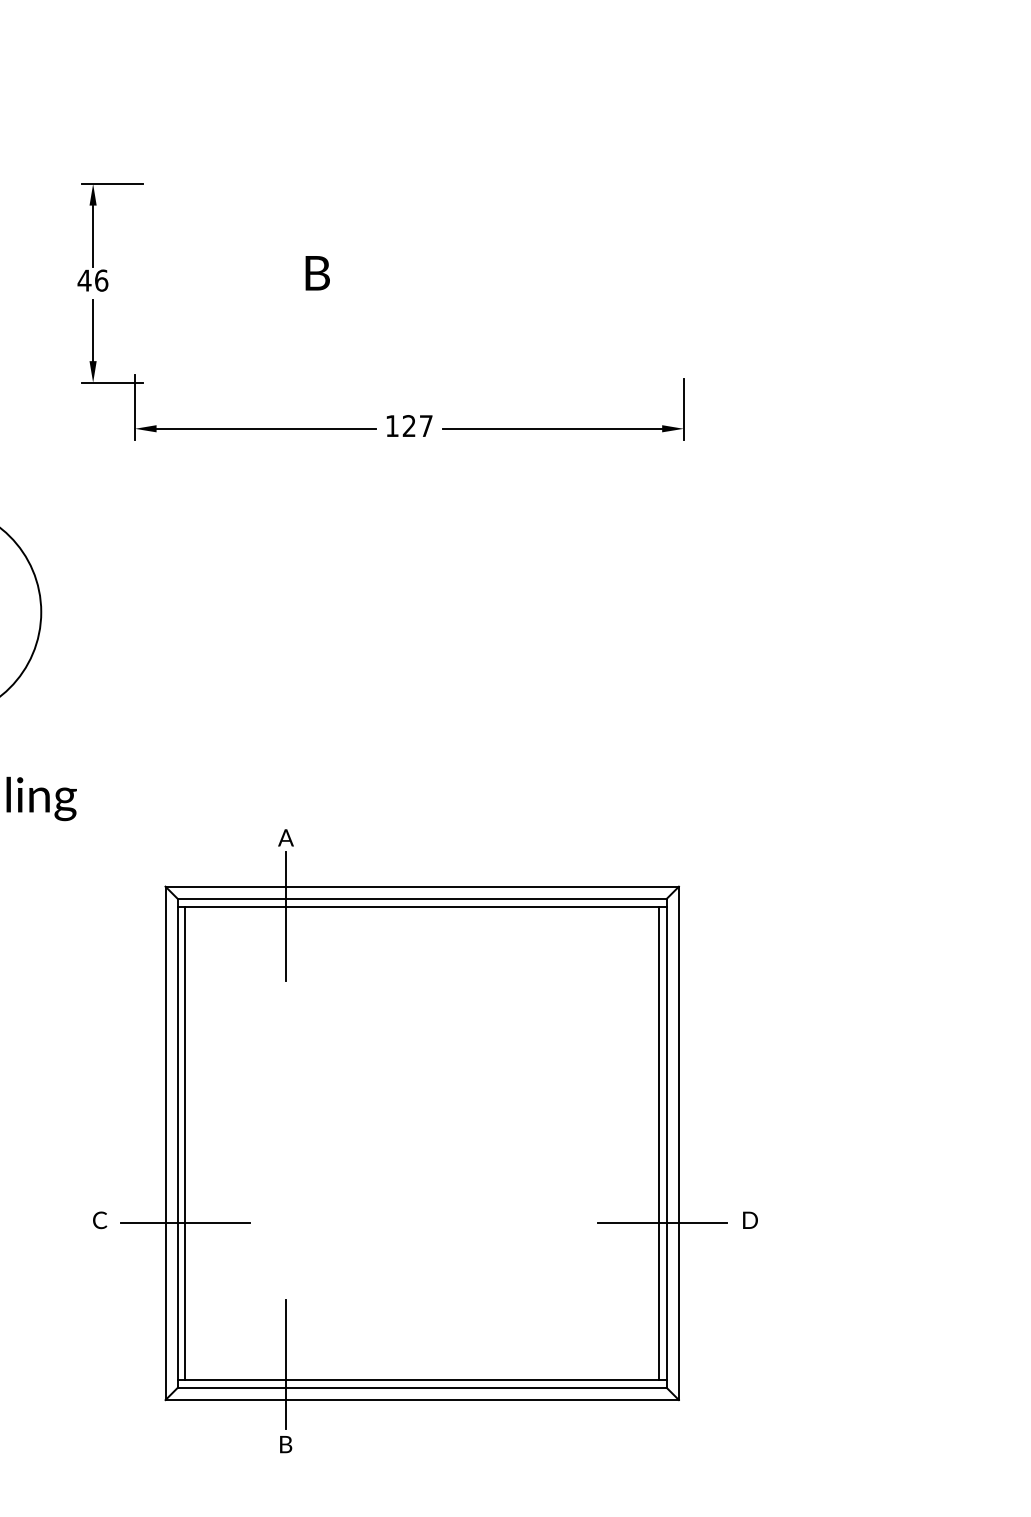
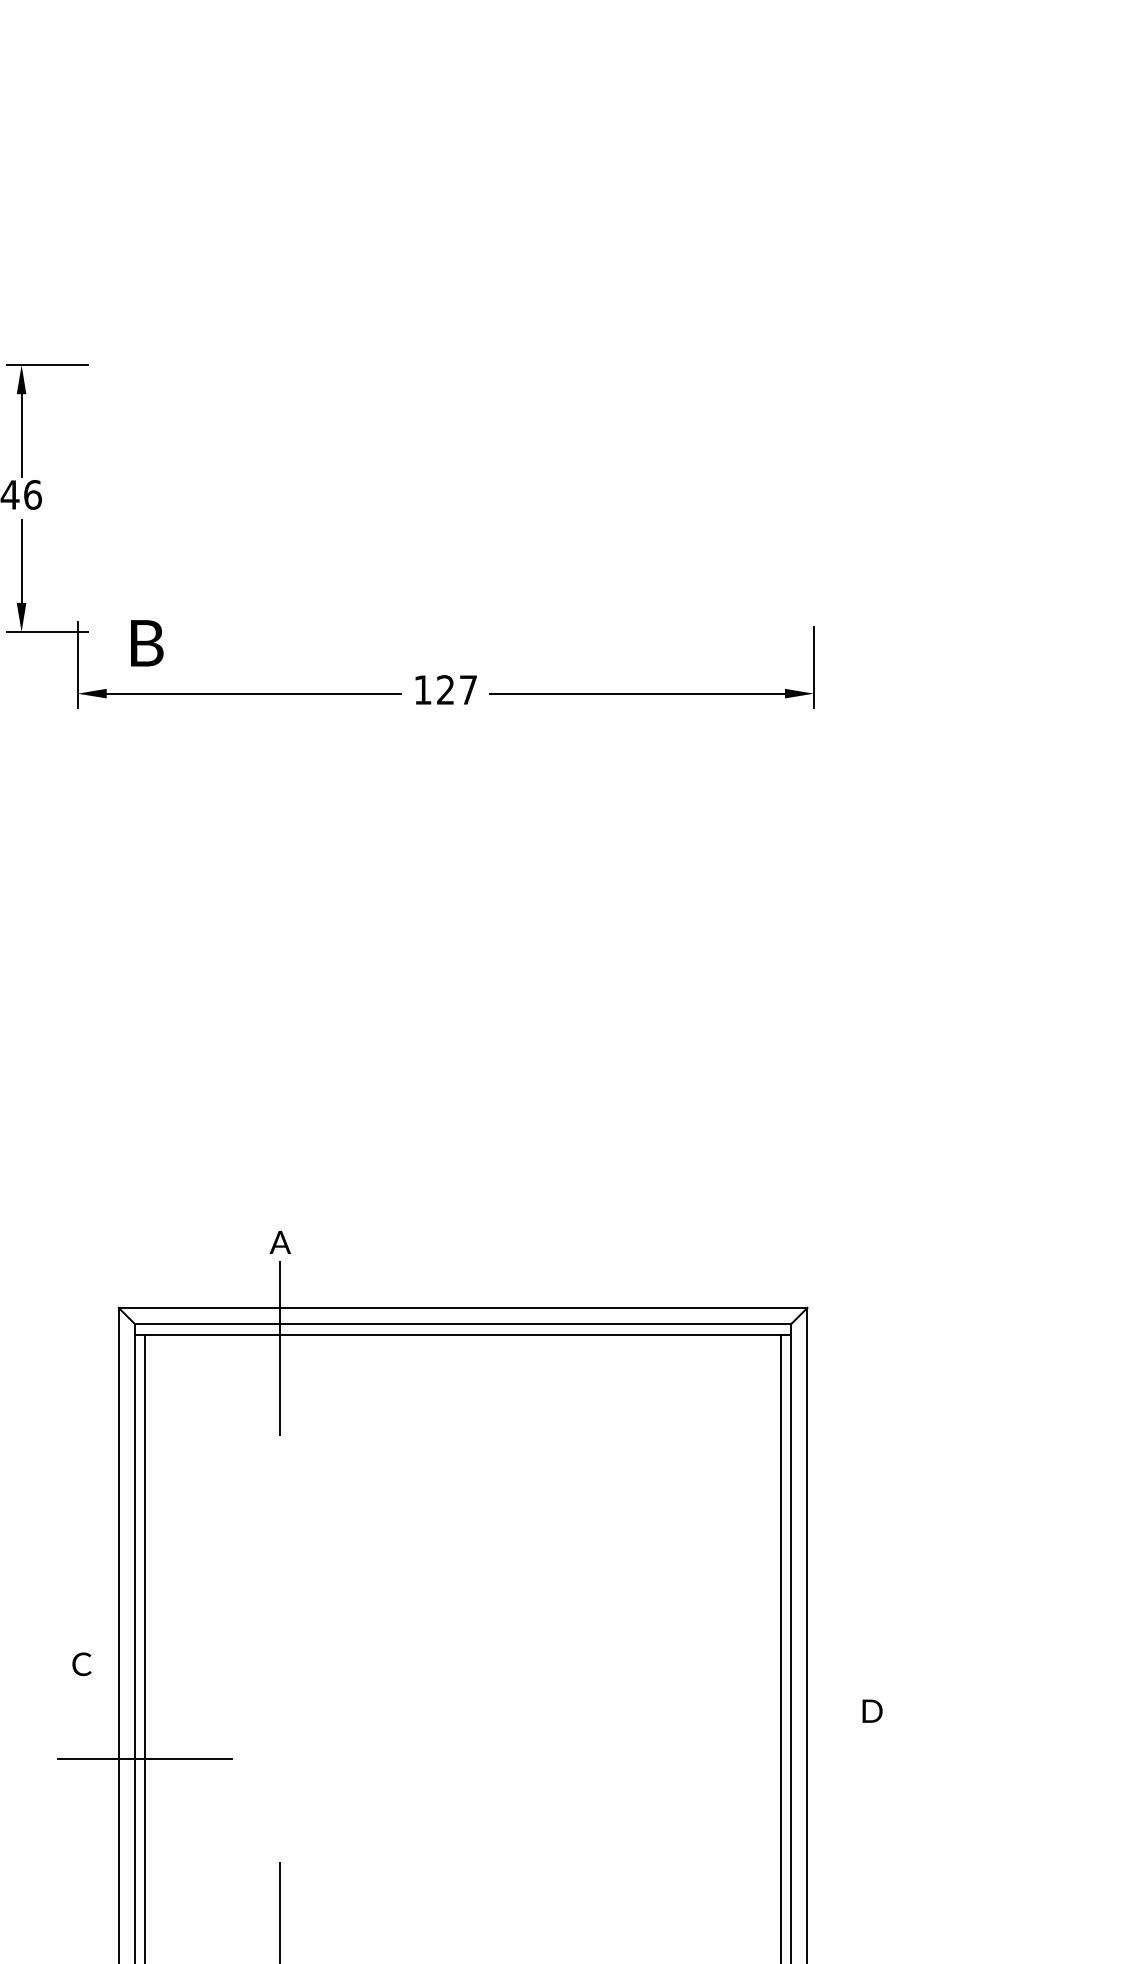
text: (317, 273) -> (146, 643), moved
text: (750, 1219) -> (872, 1710), moved
text: (100, 1220) -> (82, 1664), moved
line: (661, 1223) -> (784, 1759), removed

